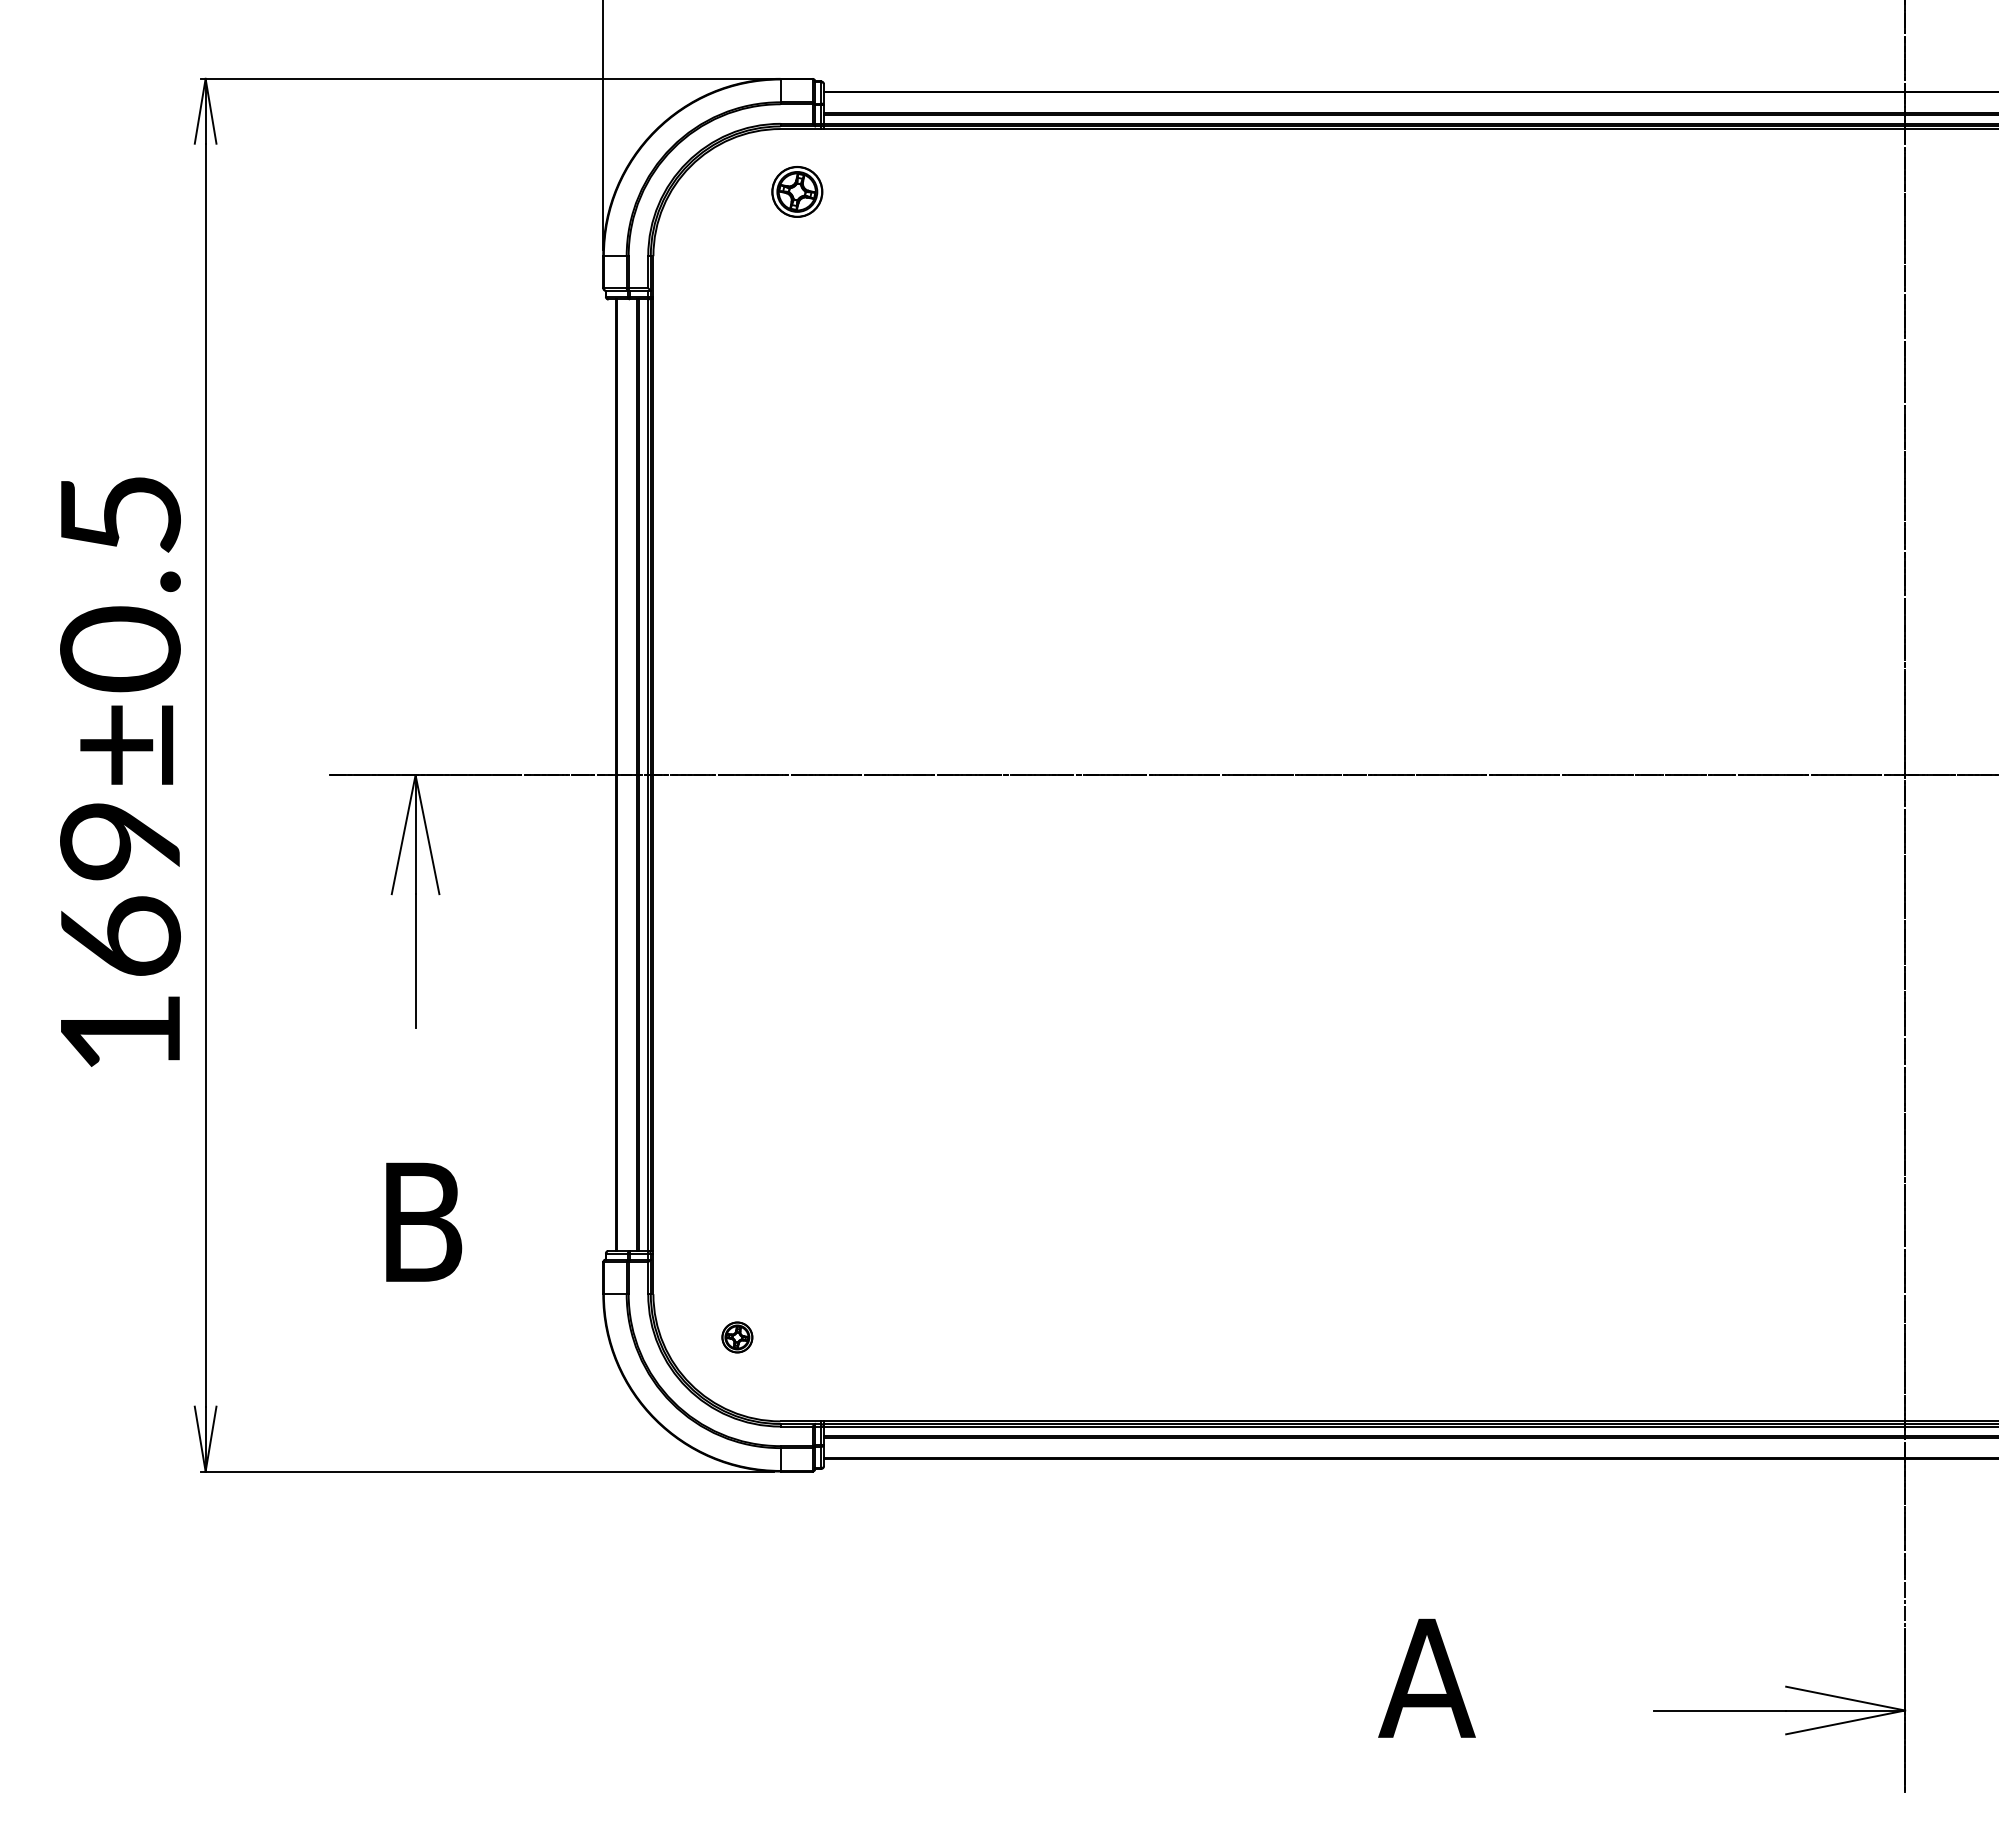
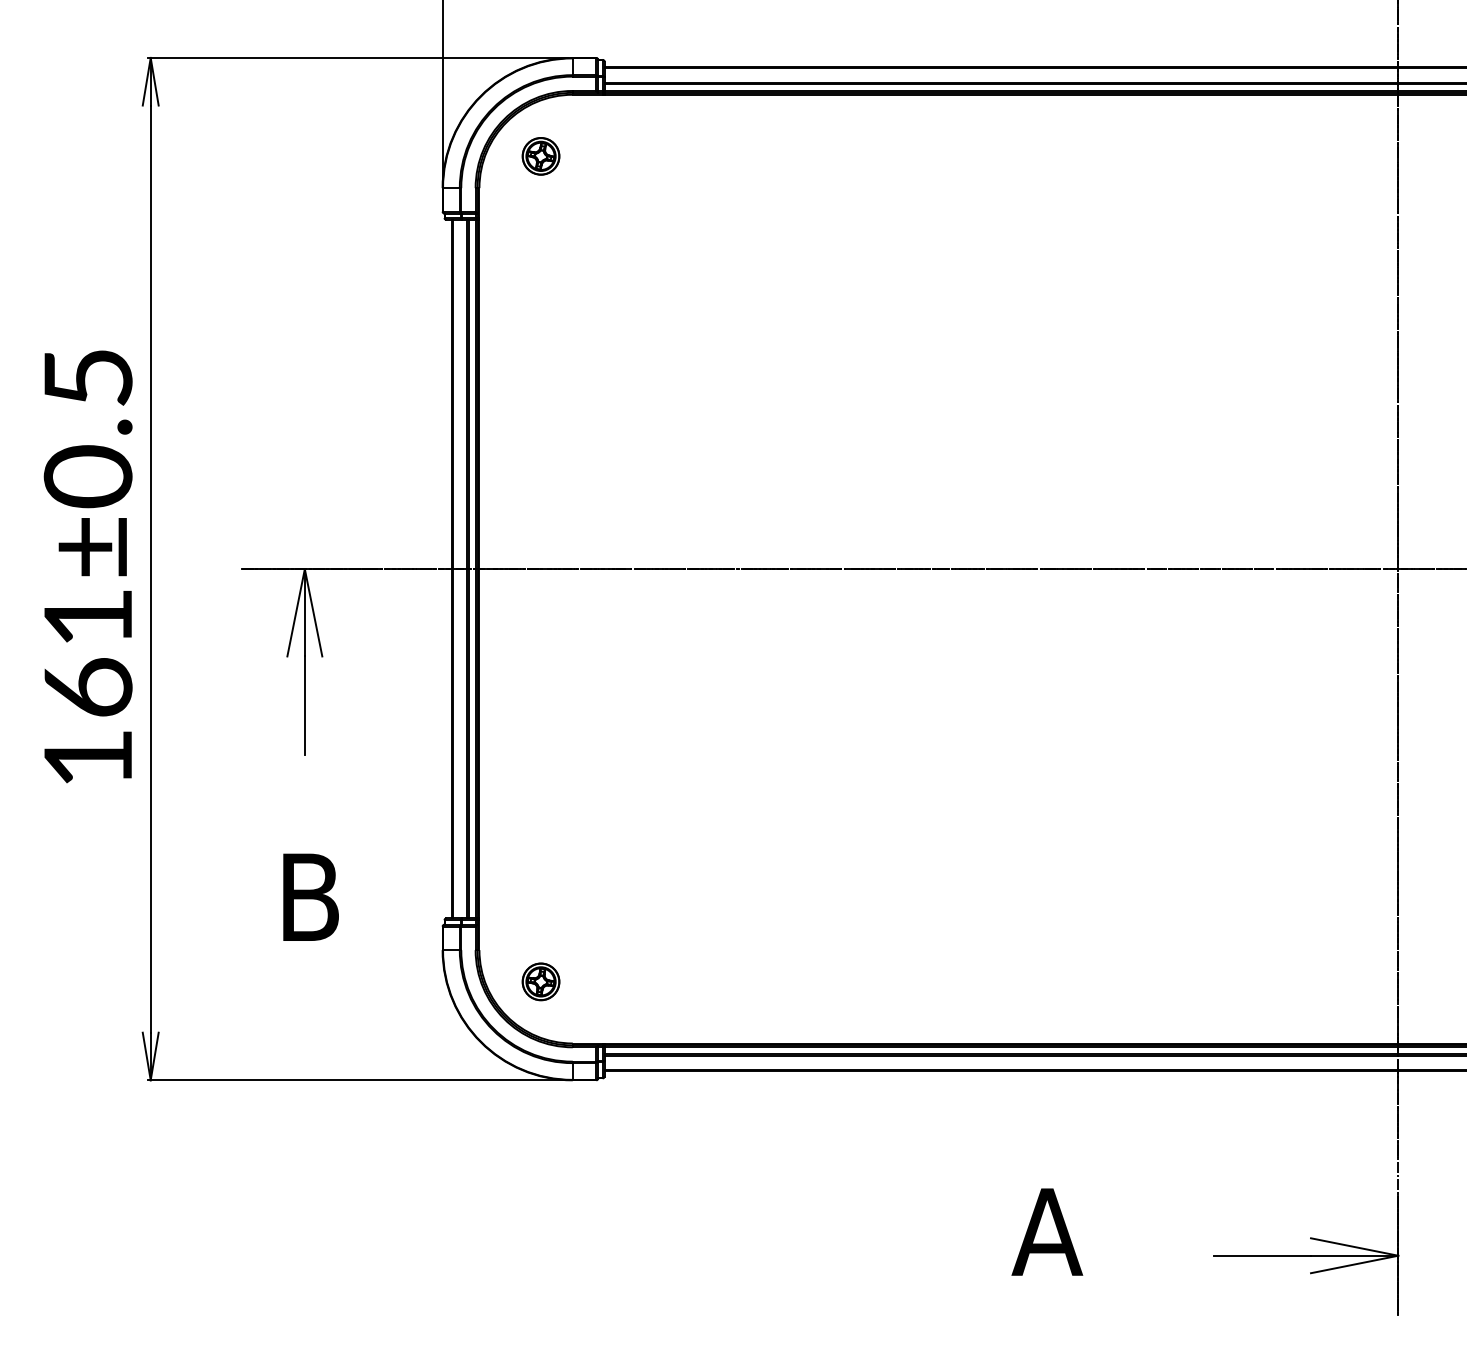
part: (797, 191) -> (541, 156), moved
text: (119, 841) -> (87, 617), 169±0.5 -> 161±0.5
part: (737, 1337) -> (541, 981), size x1.67

